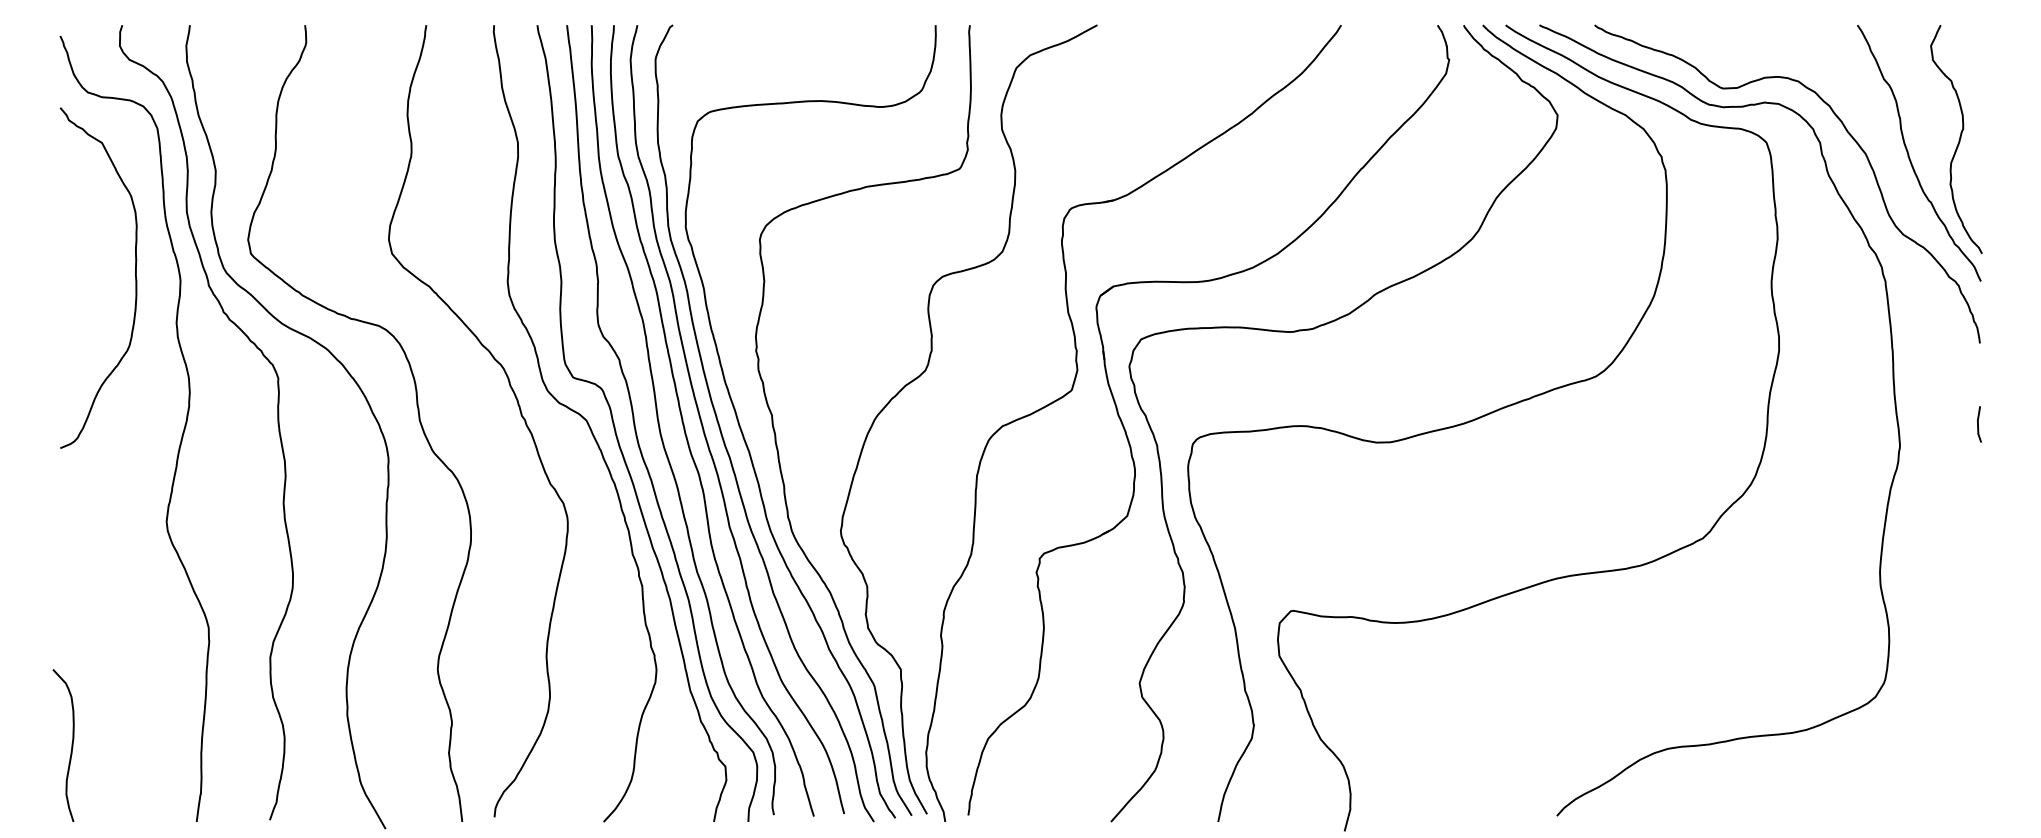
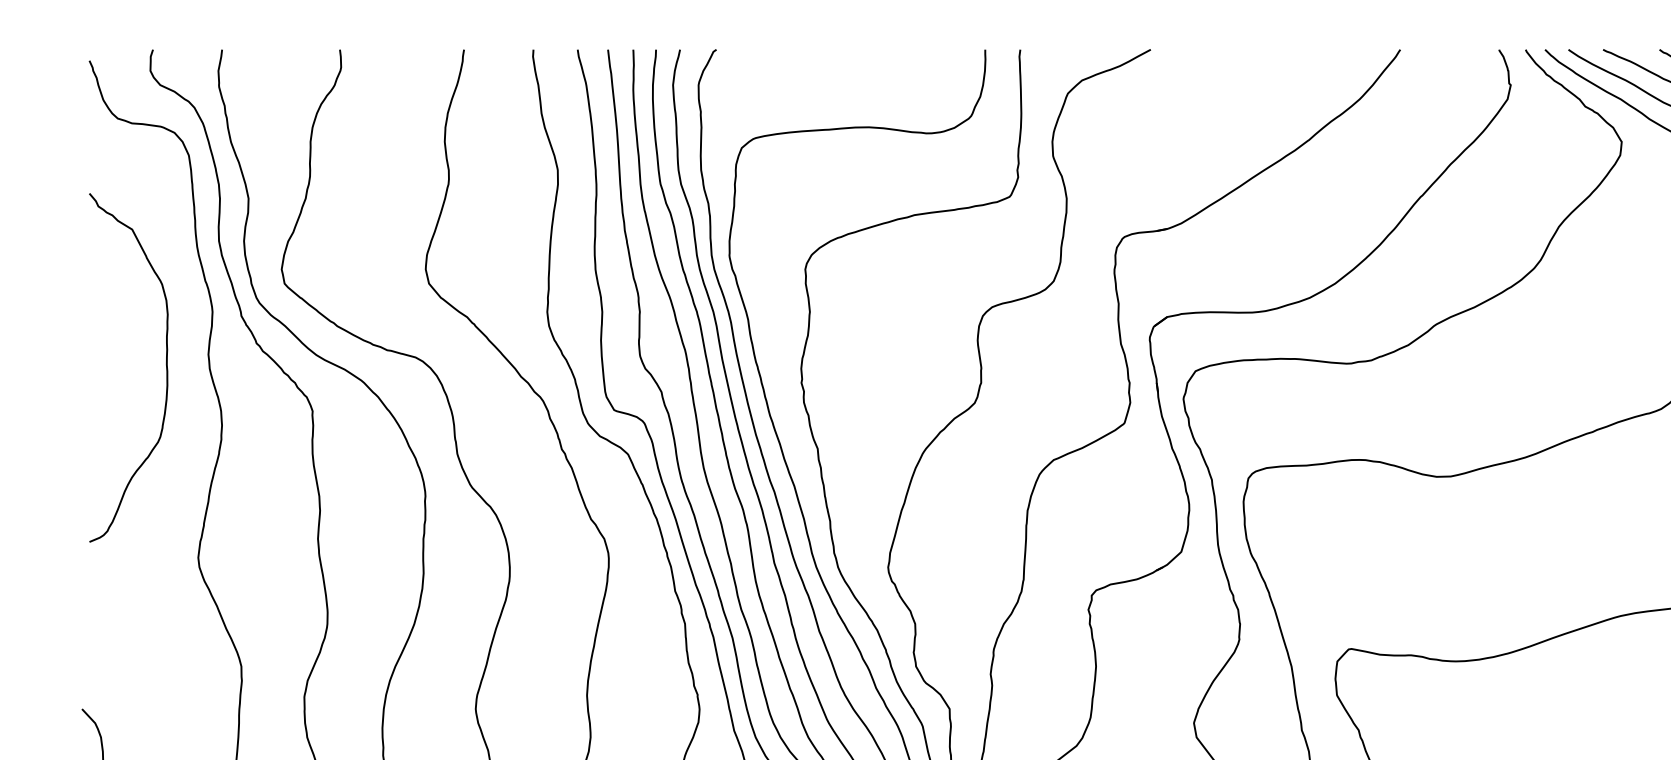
curve: (135, 277) -> (166, 367), moved

